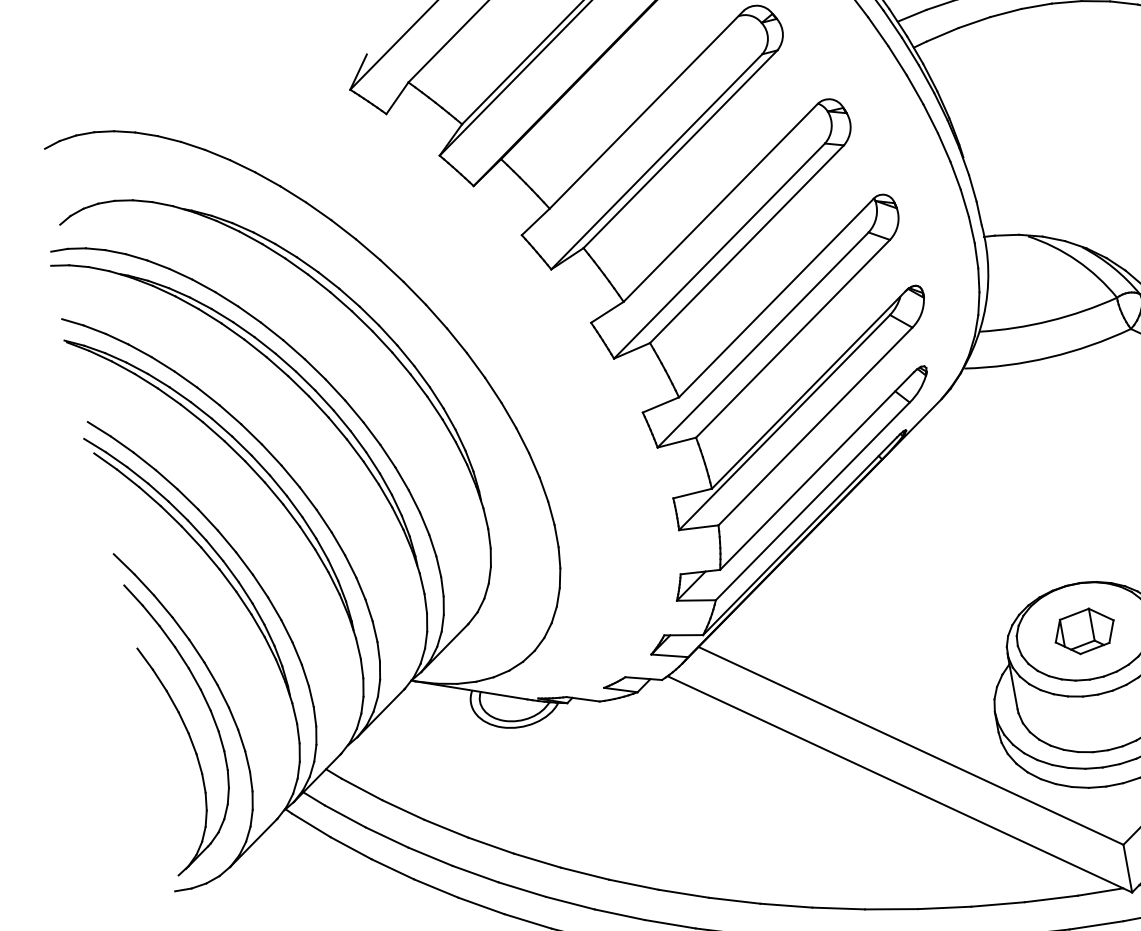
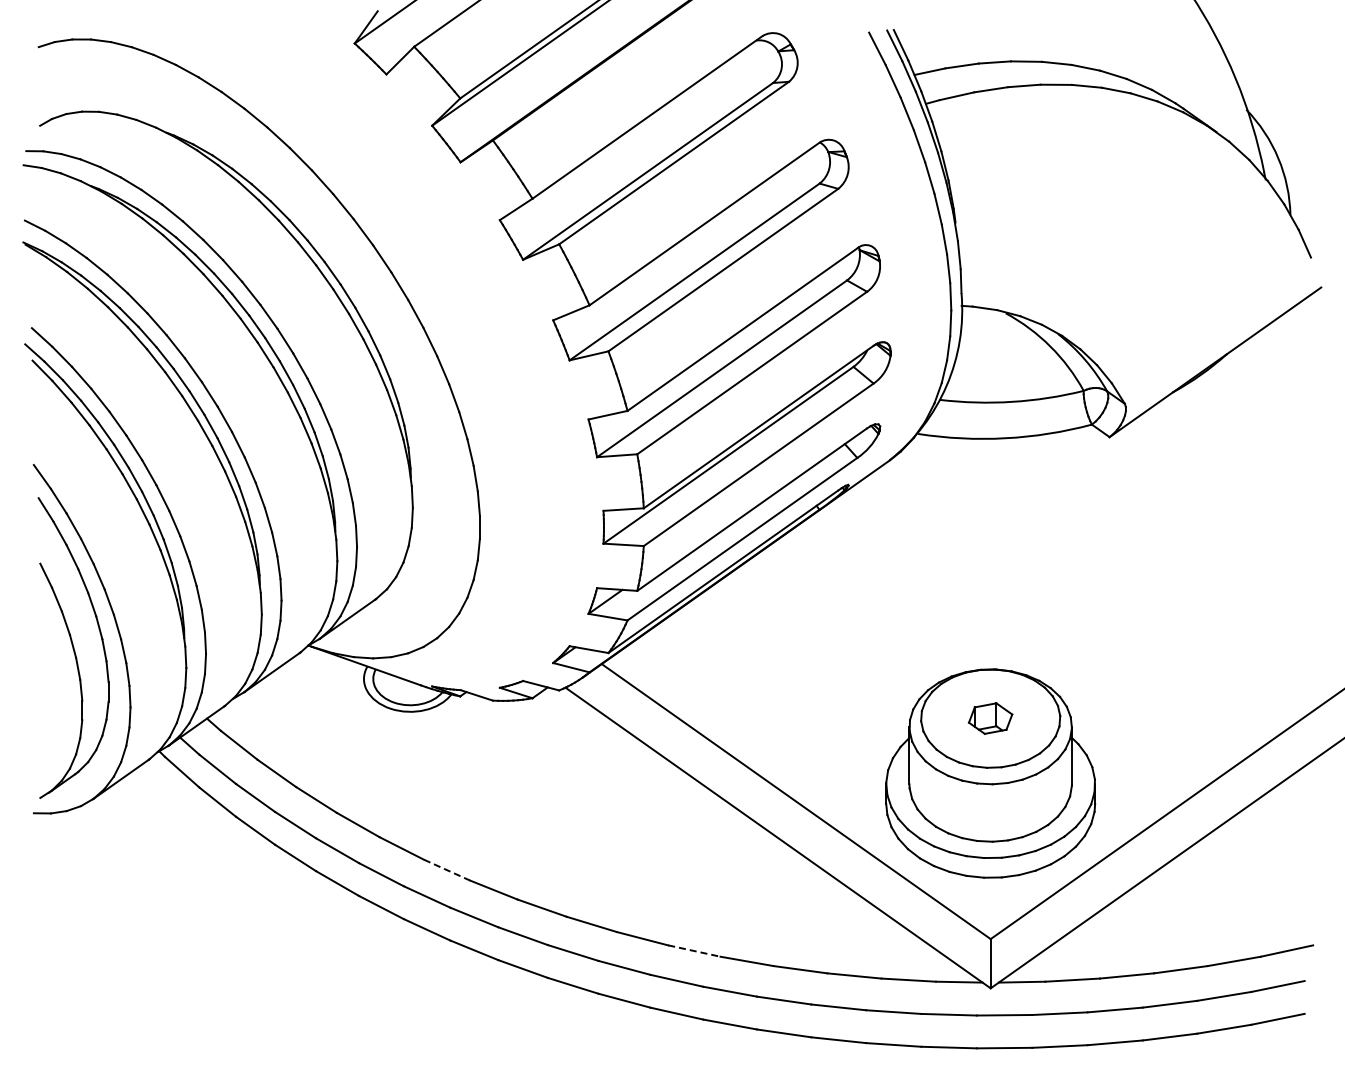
part: (1084, 631) -> (990, 718), size x0.7
line: (585, 873) -> (447, 870), solid -> dashed
line: (838, 908) -> (694, 951), solid -> dashed

